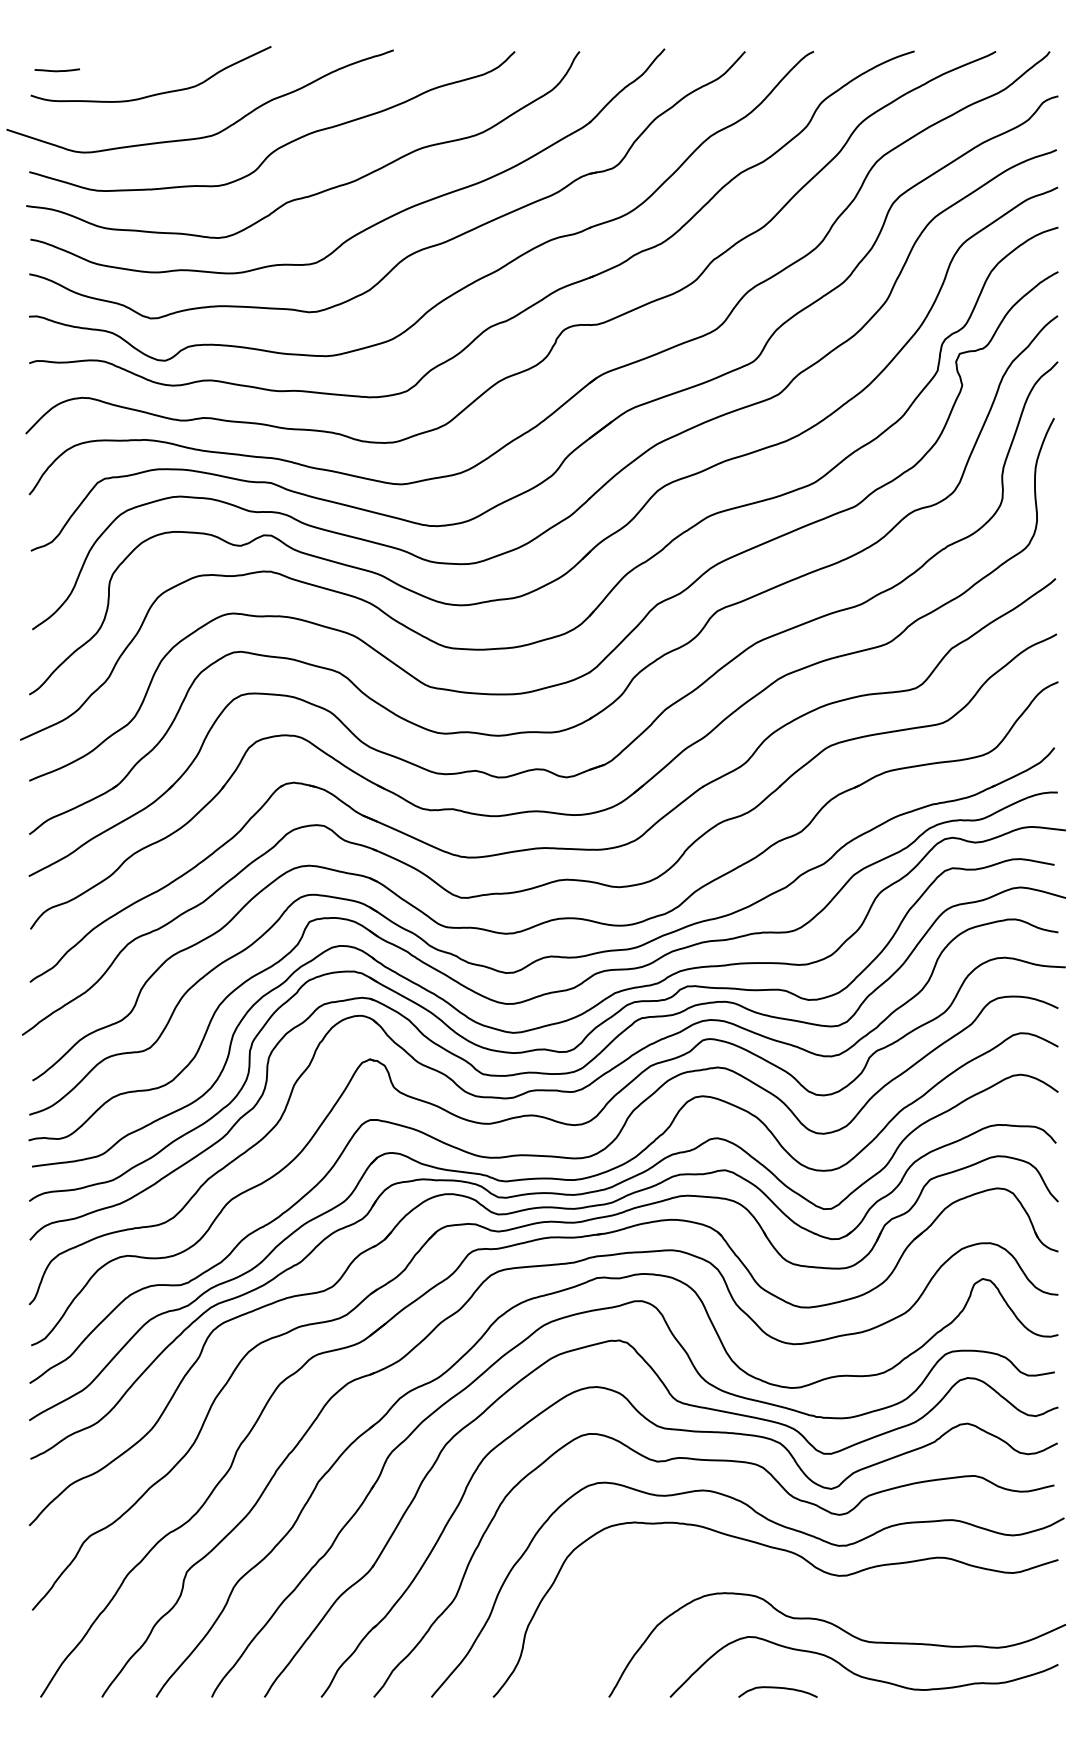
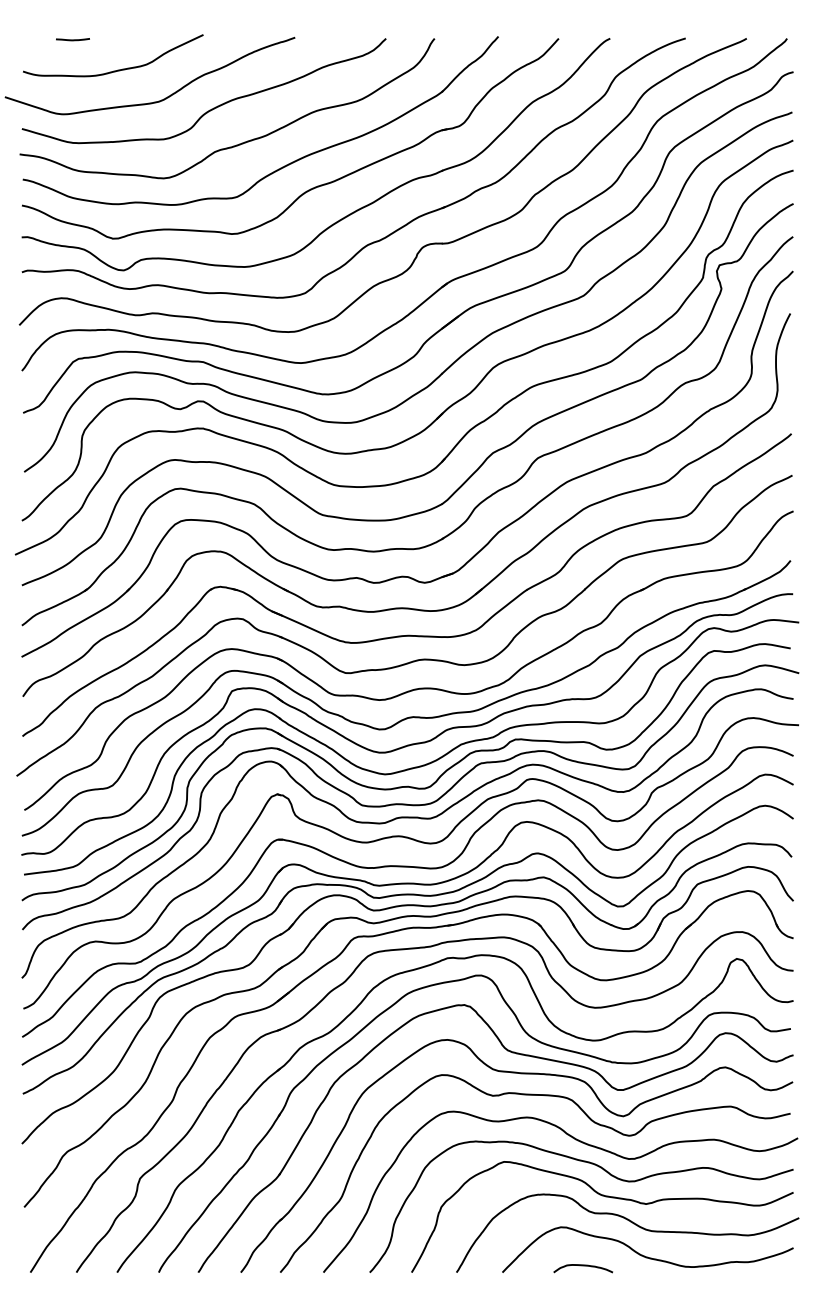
line: (56, 70) -> (72, 39), moved
curve: (807, 1597) -> (605, 1197), added

